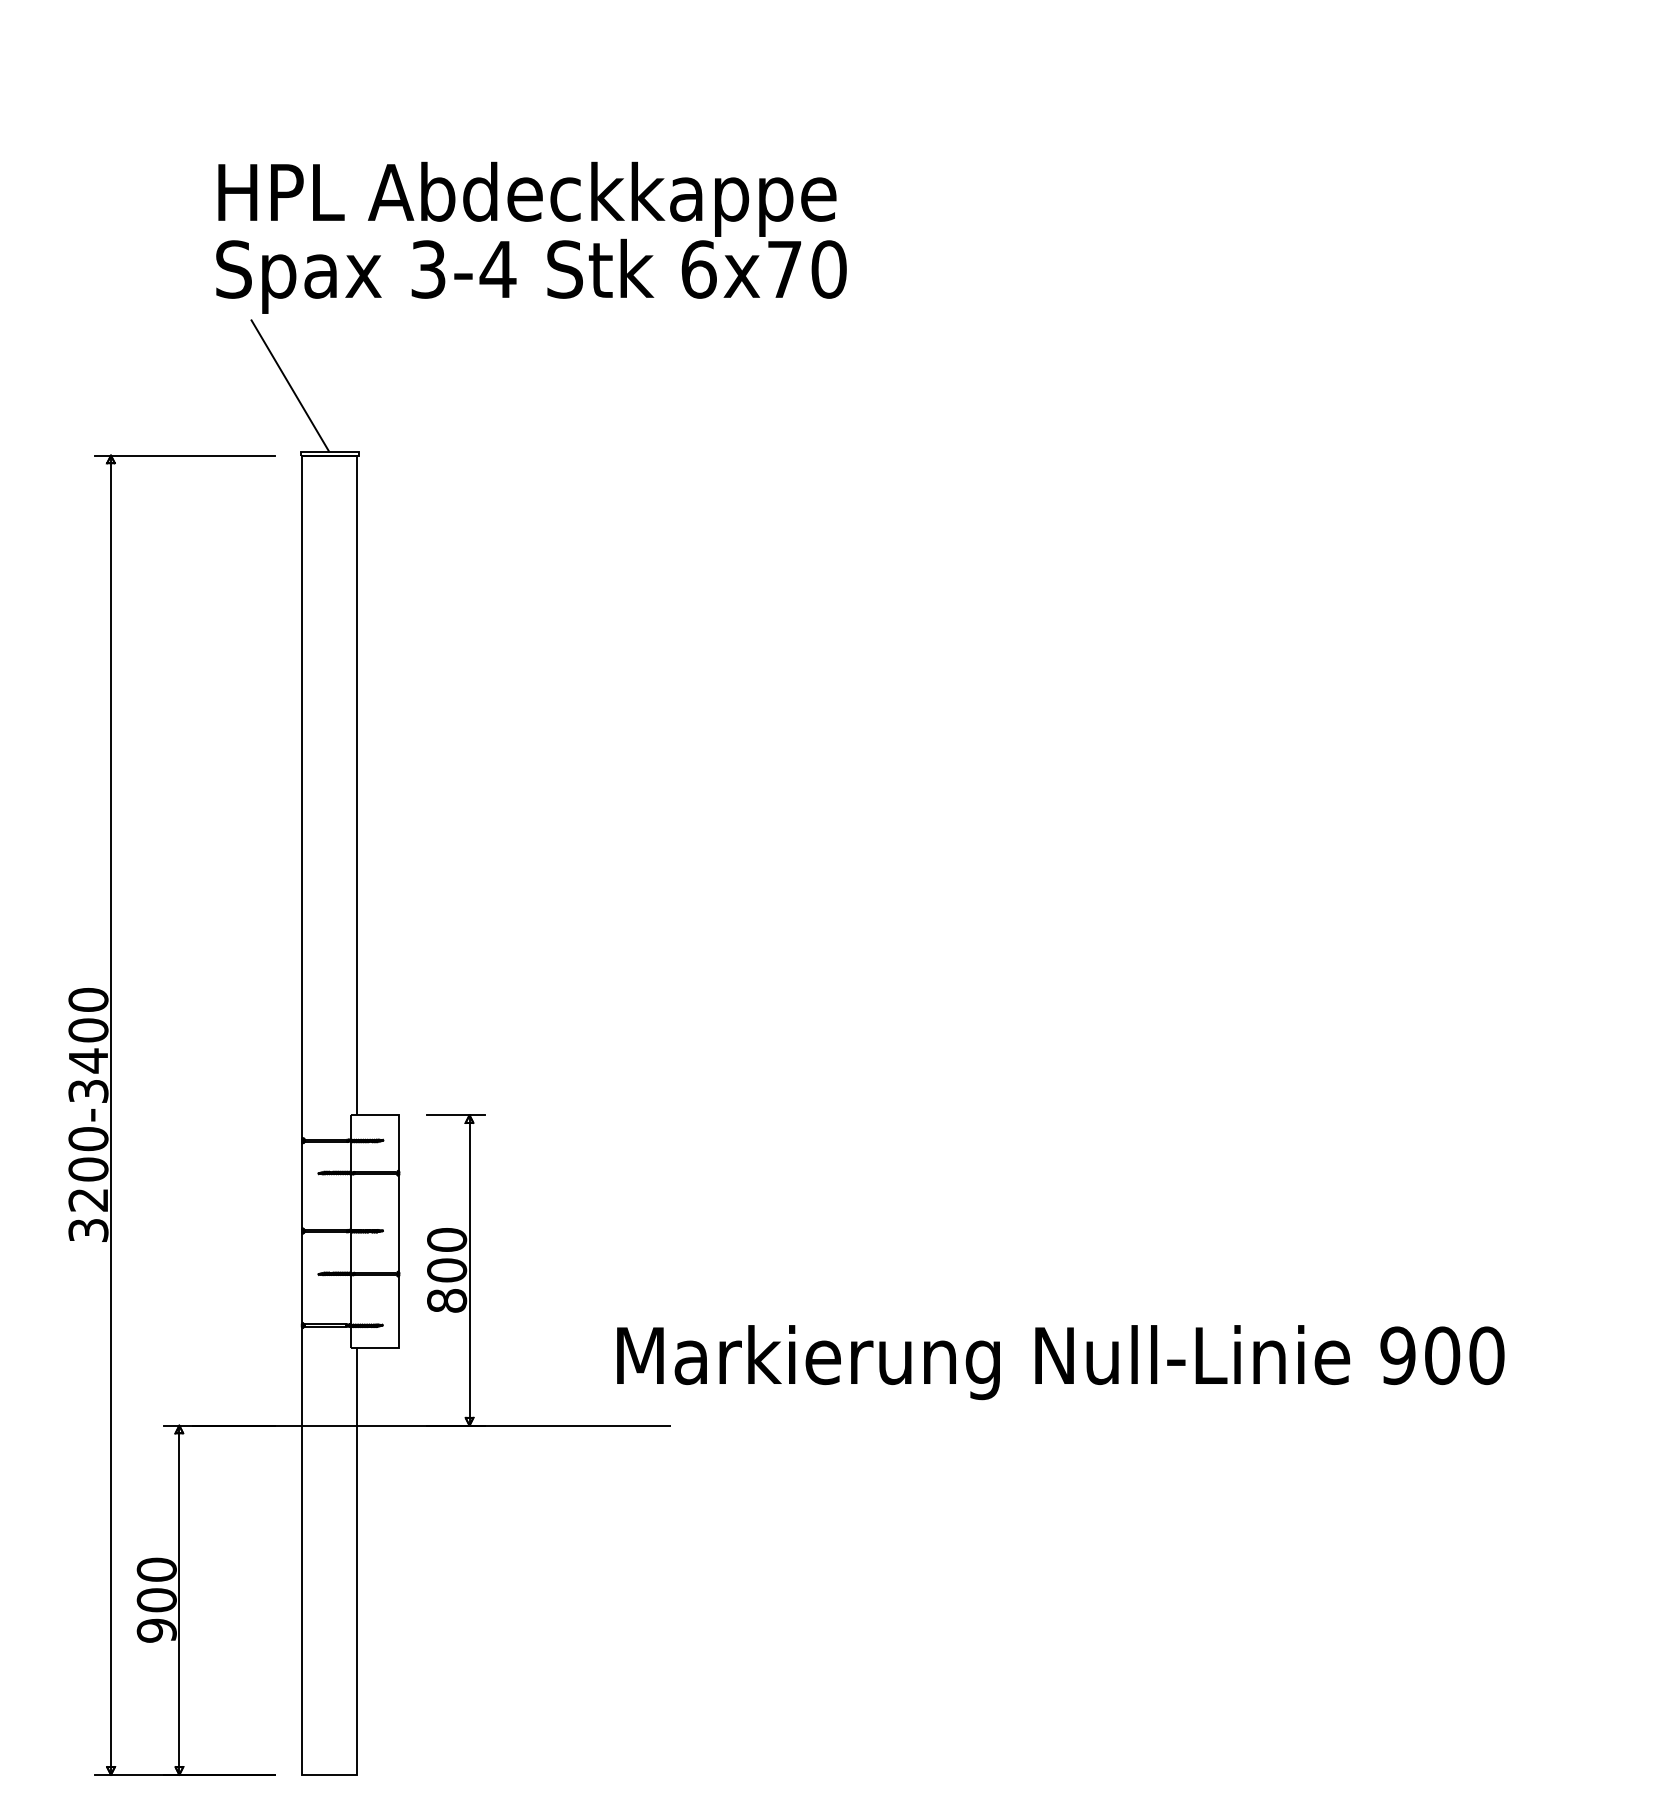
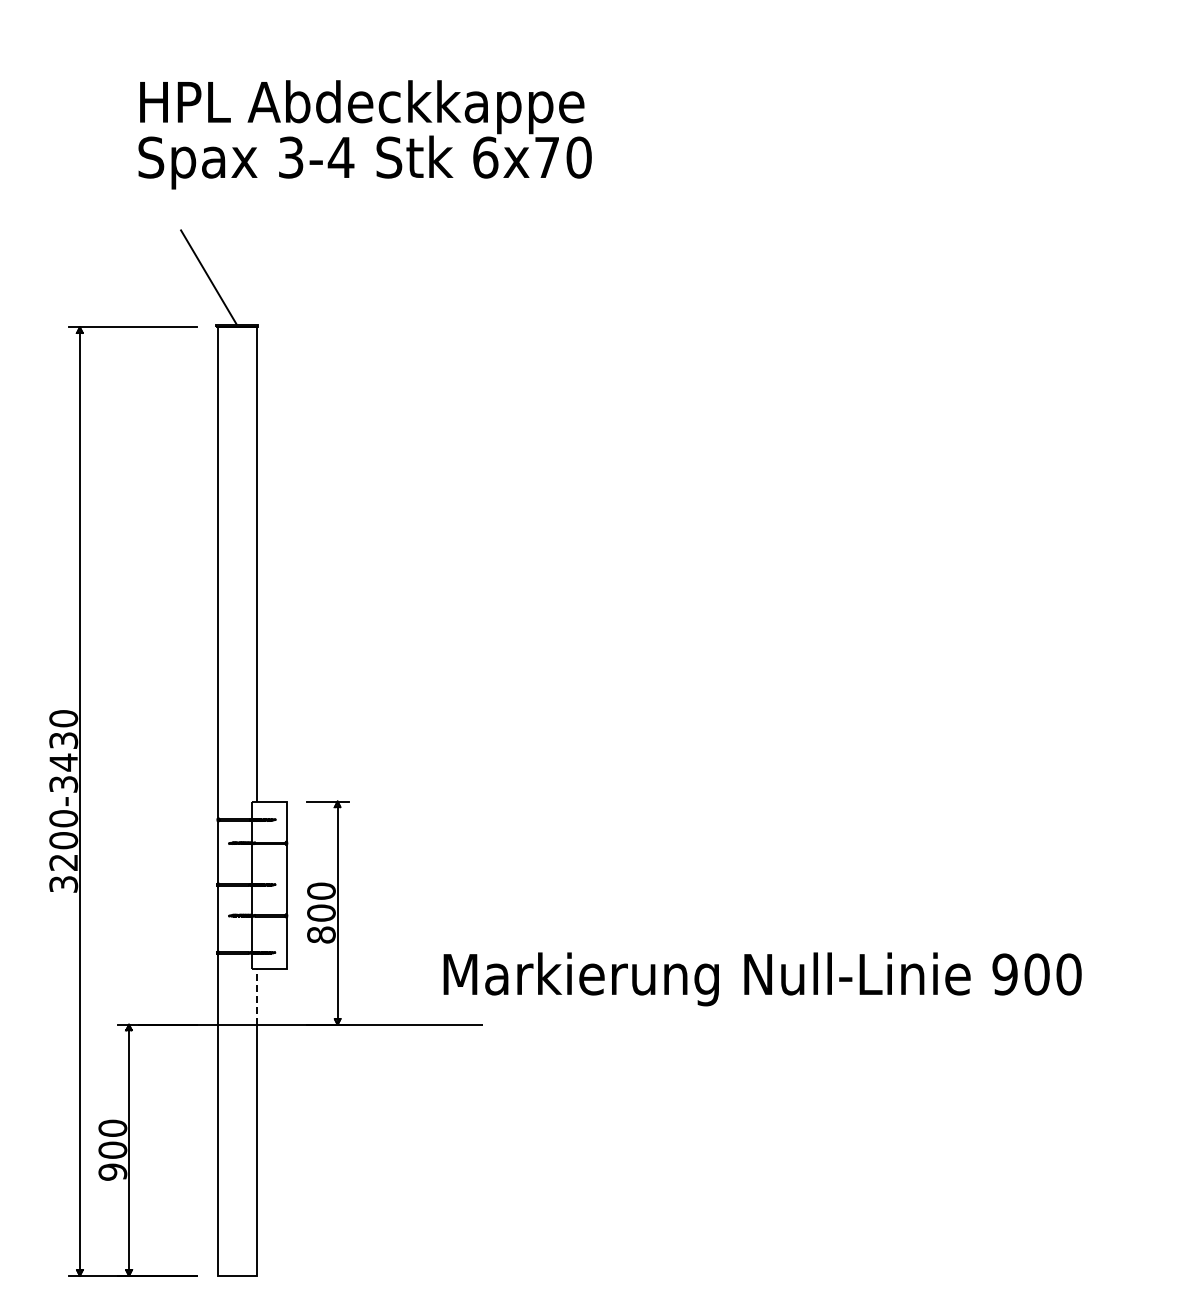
text: (530, 237) -> (364, 134), moved
text: (88, 1030) -> (63, 740), 3200-3400 -> 3200-3430
line: (356, 1386) -> (256, 996), solid -> dashed

